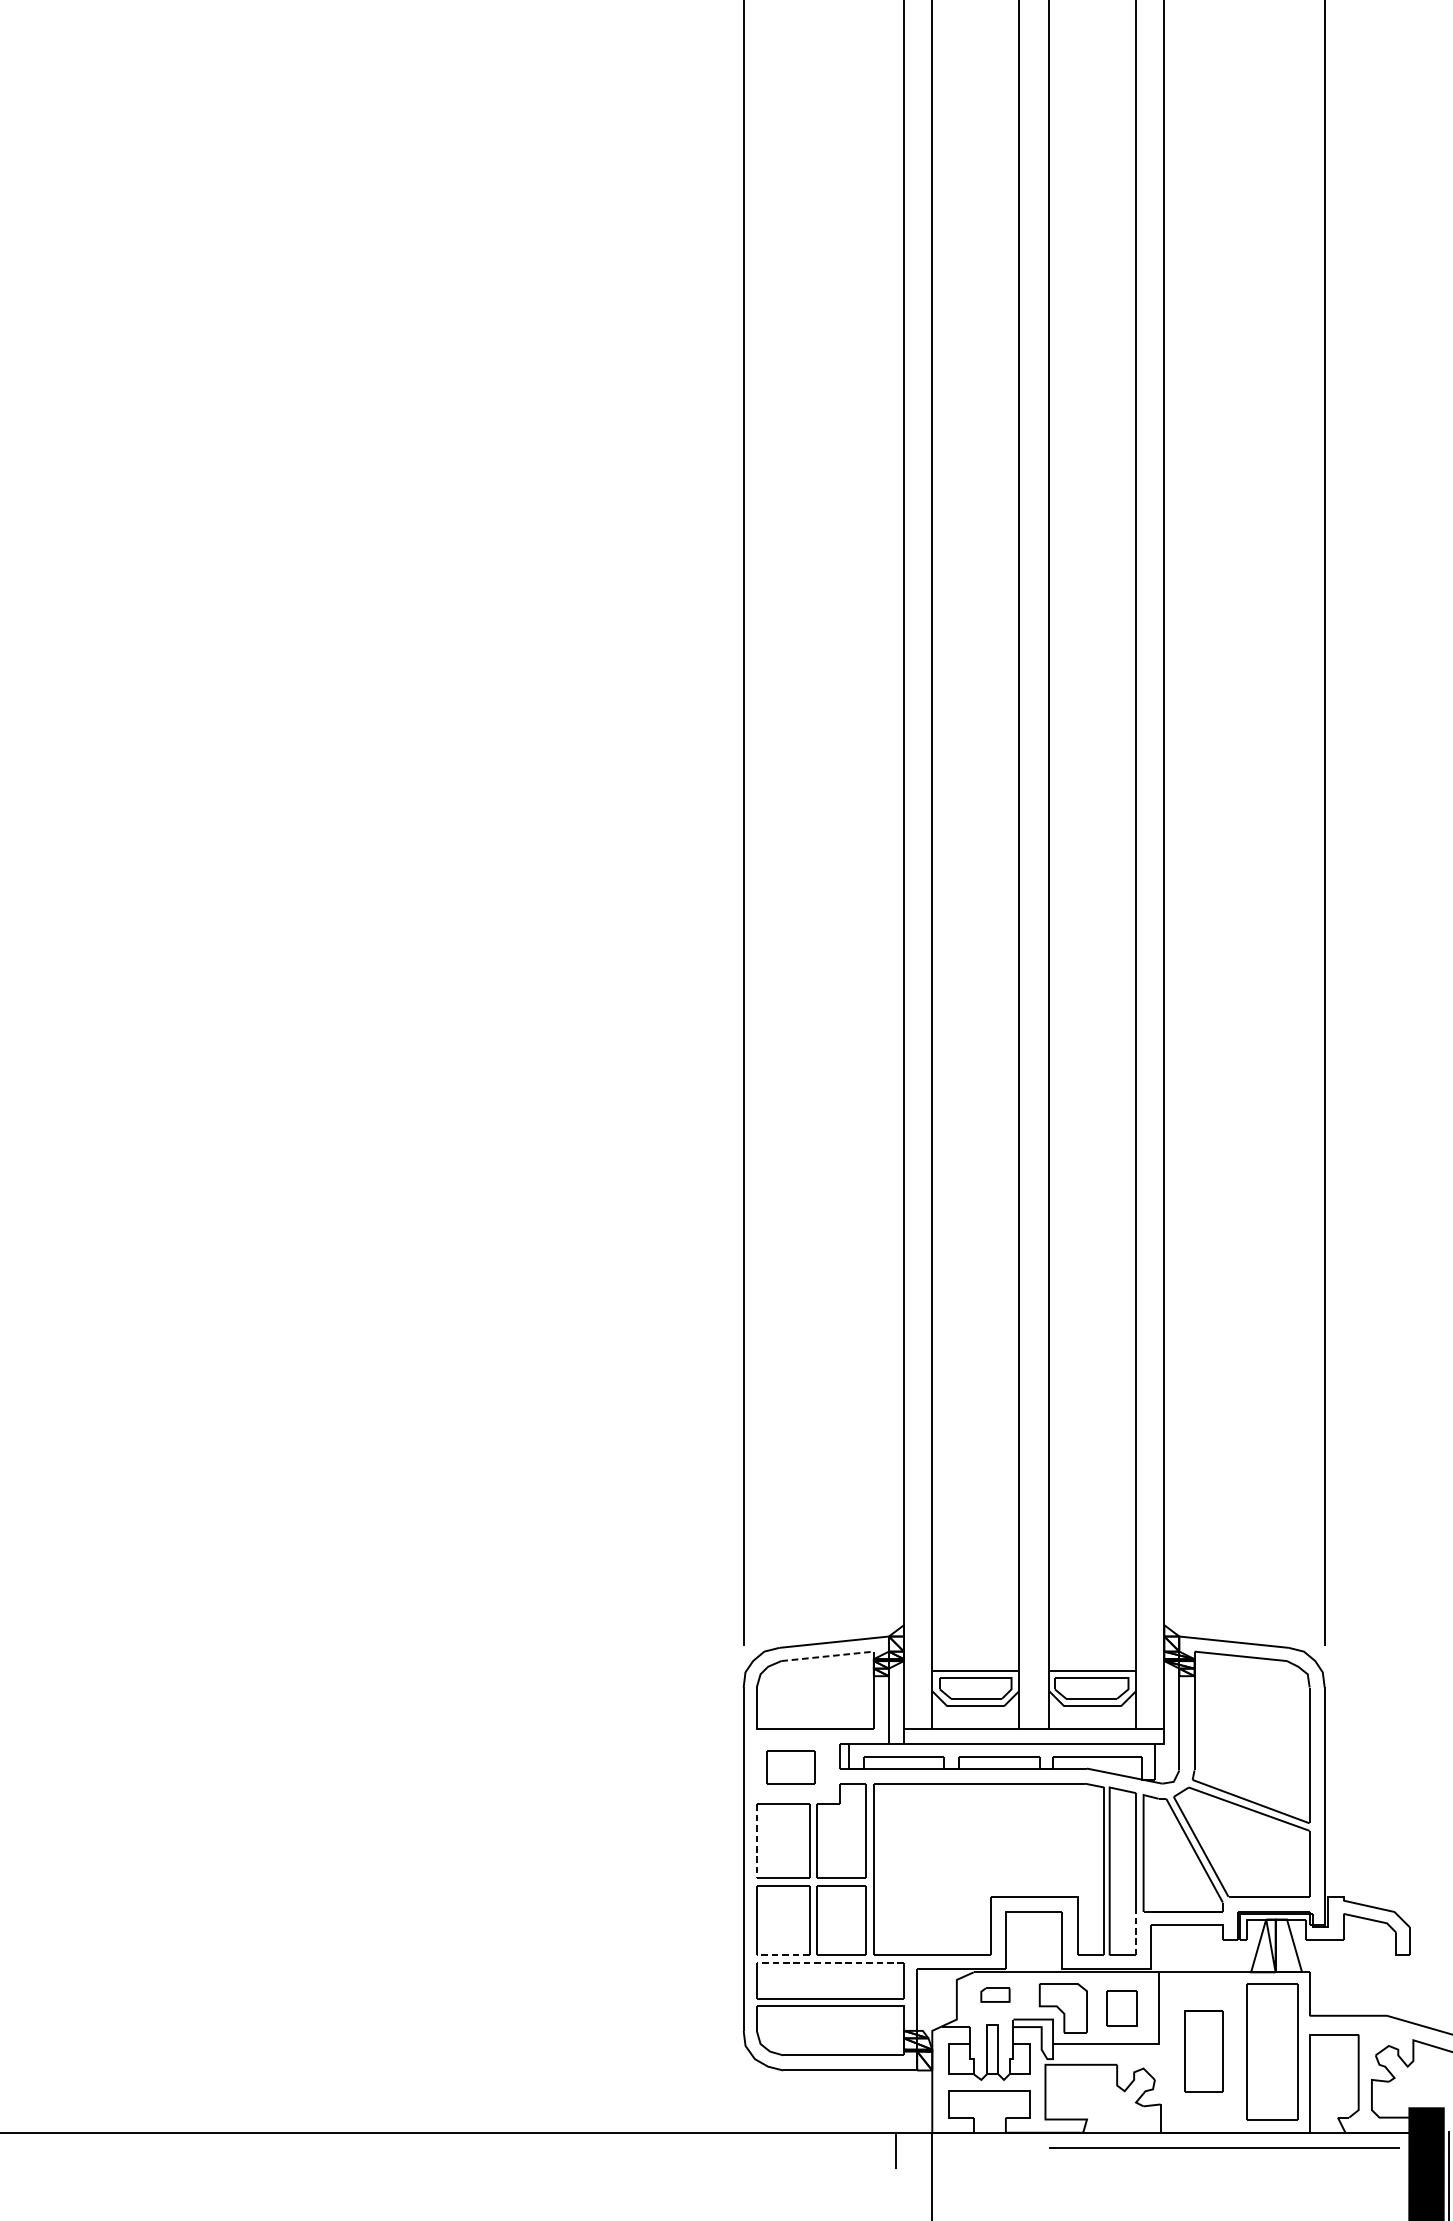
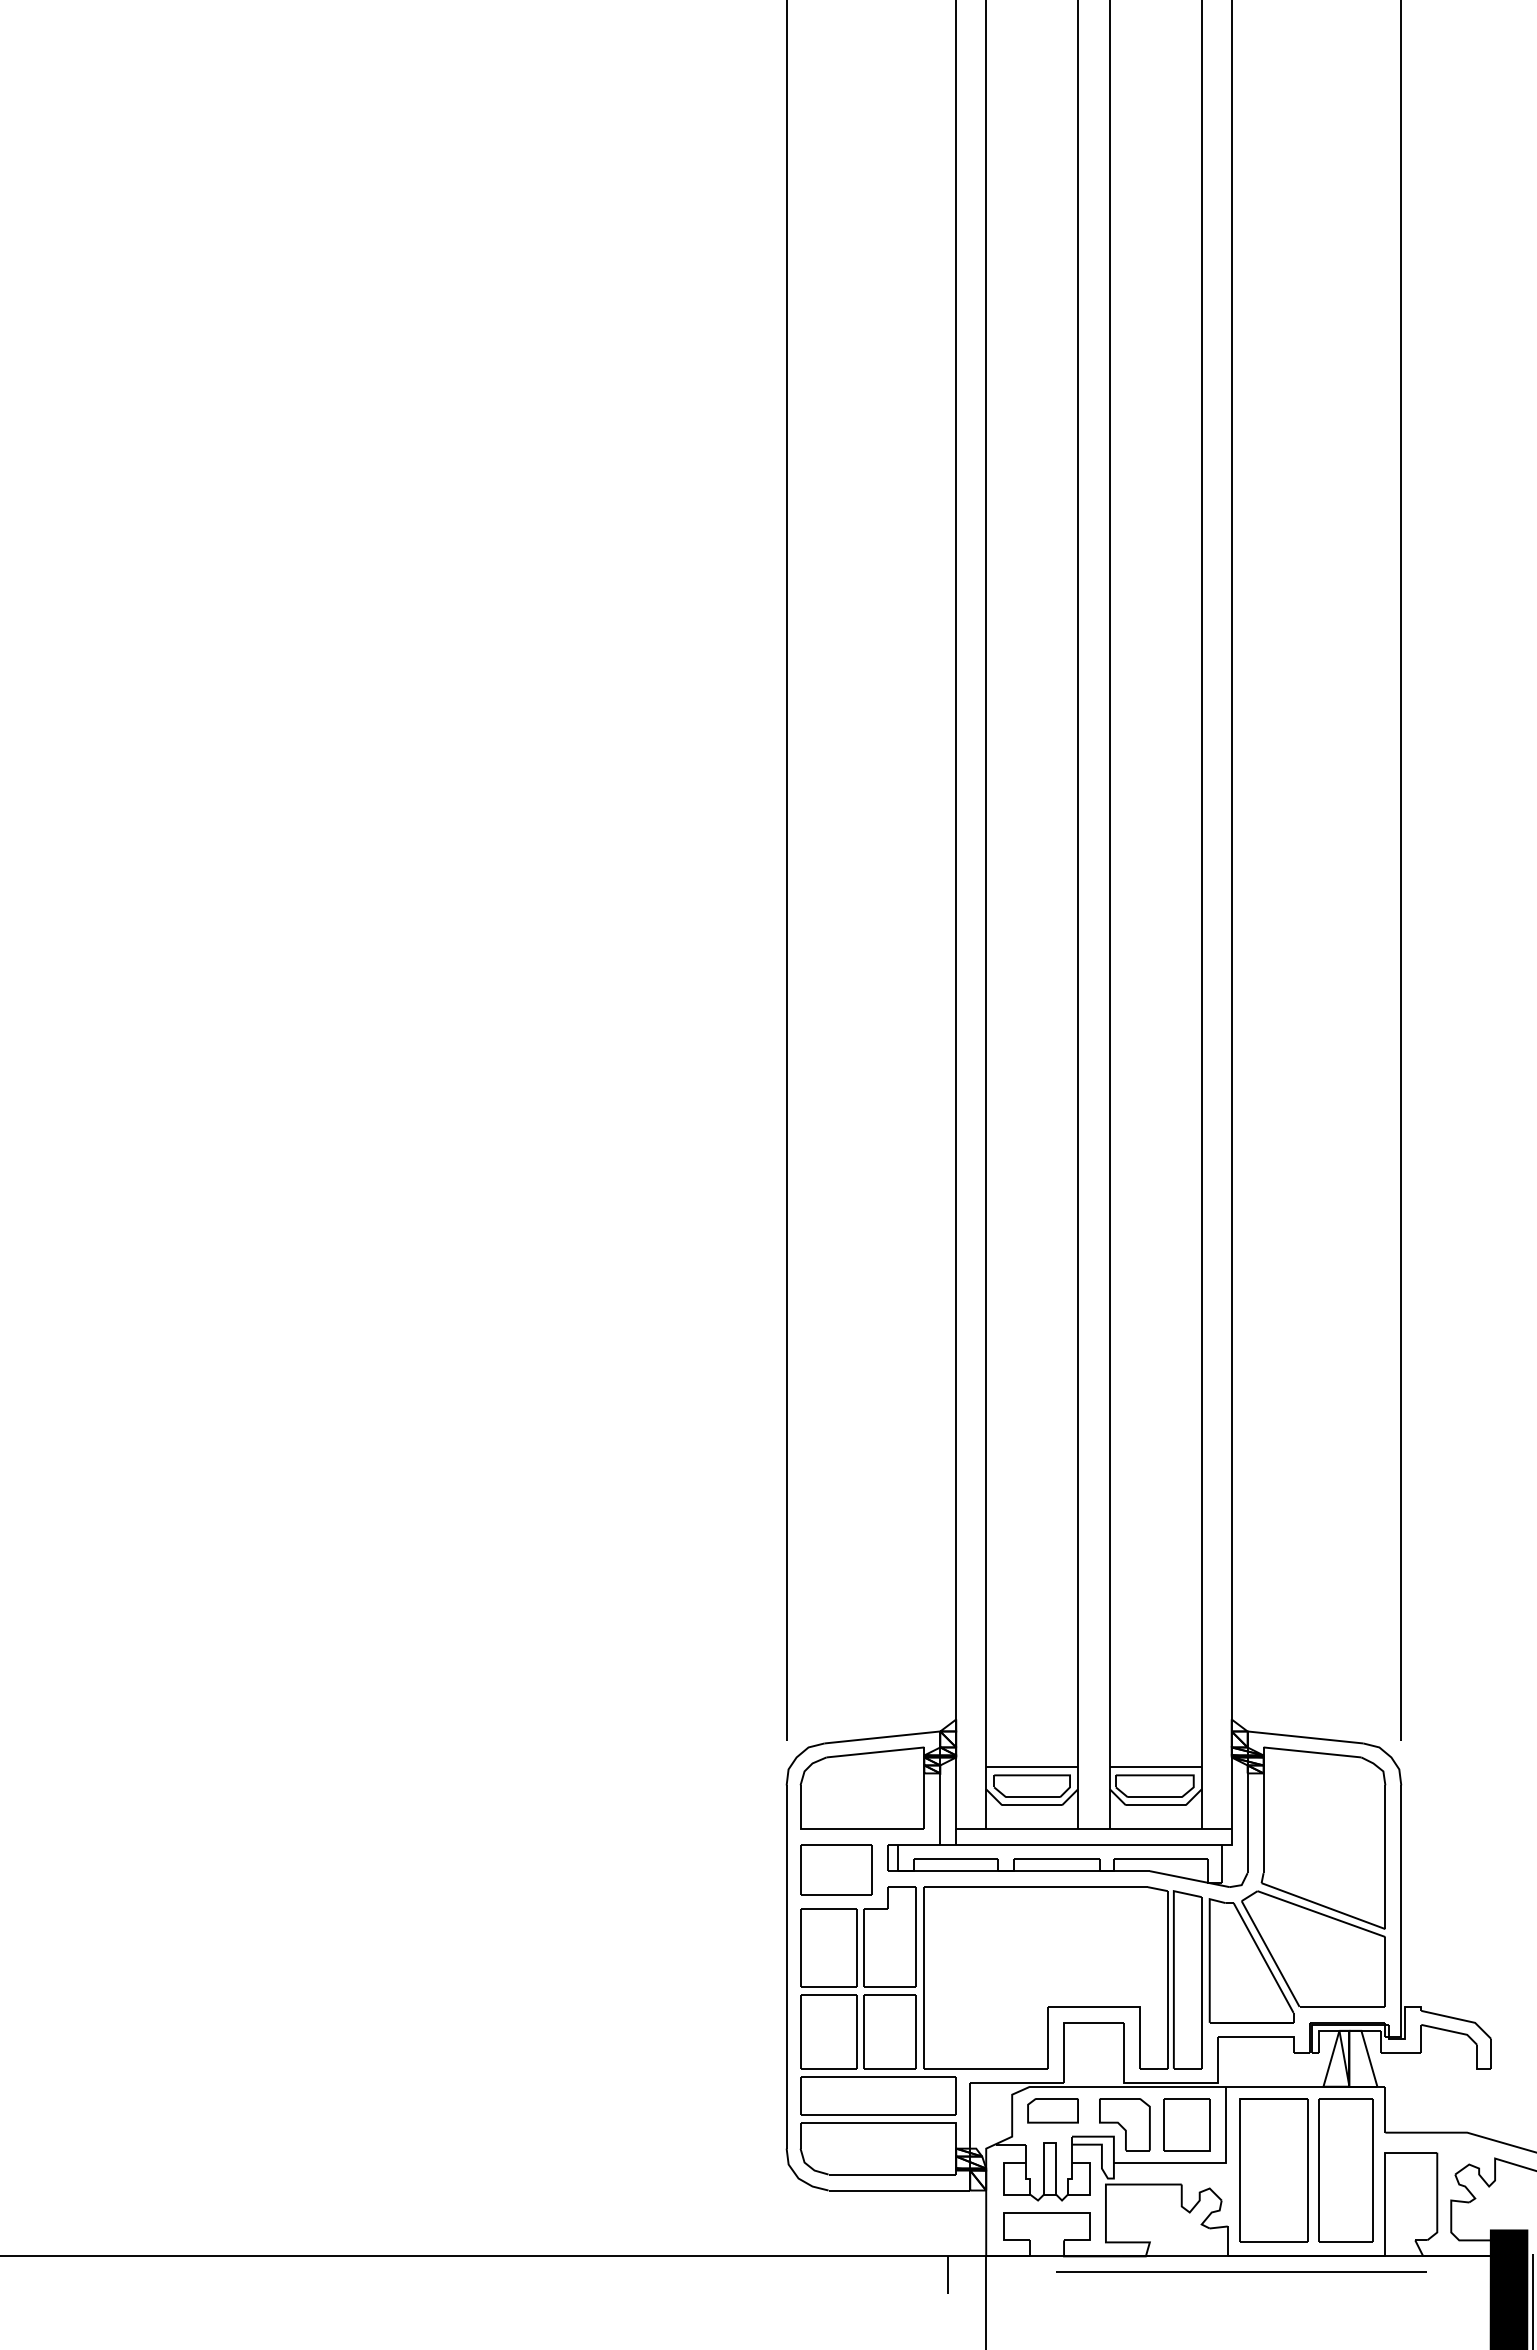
line: (827, 1656) -> (875, 1752), dashed -> solid
part: (790, 1767) -> (836, 1869), size x1.43
line: (756, 1841) -> (800, 1948), dashed -> solid
line: (1135, 1933) -> (1201, 2045), dashed -> solid
line: (783, 1955) -> (828, 2068), dashed -> solid
line: (830, 1962) -> (878, 2076), dashed -> solid
part: (994, 1994) -> (1052, 2110), size x1.67
part: (1121, 2008) -> (1186, 2124), size x1.43
part: (1203, 2051) -> (1273, 2170), size x1.67
line: (1224, 2147) -> (1241, 2271), moved

